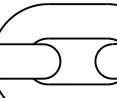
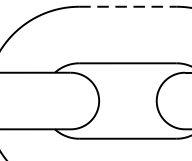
line: (77, 4) -> (127, 7), solid -> dashed

